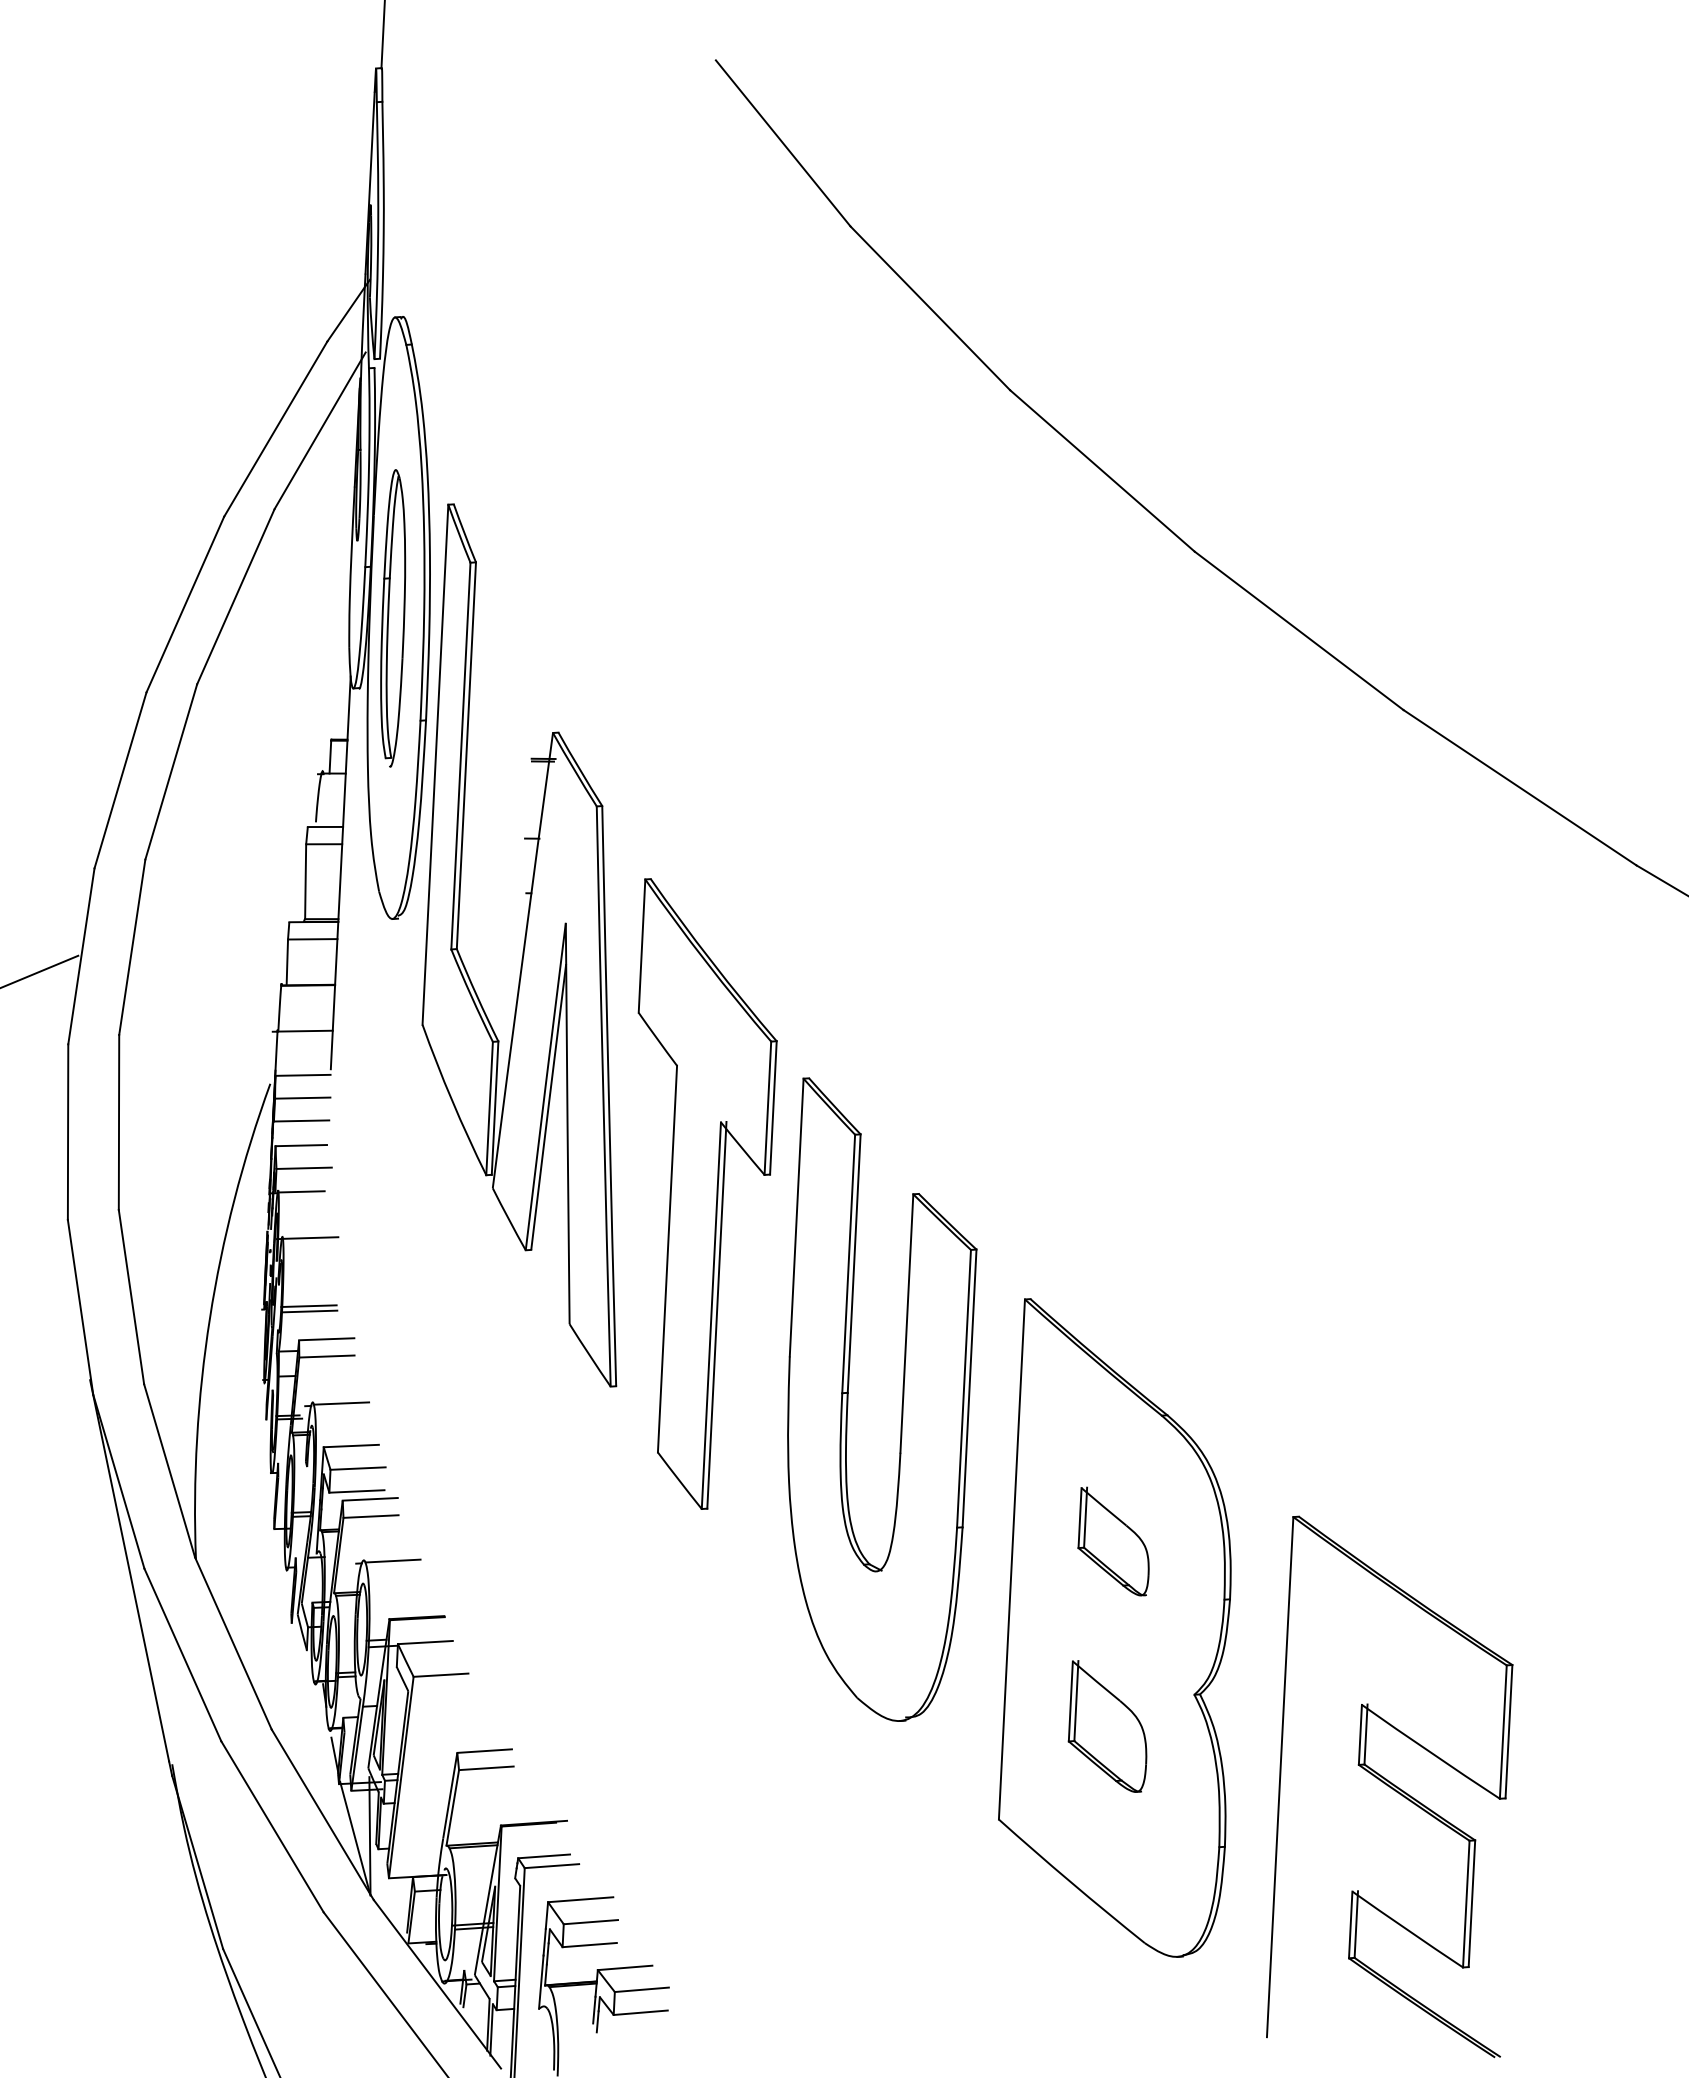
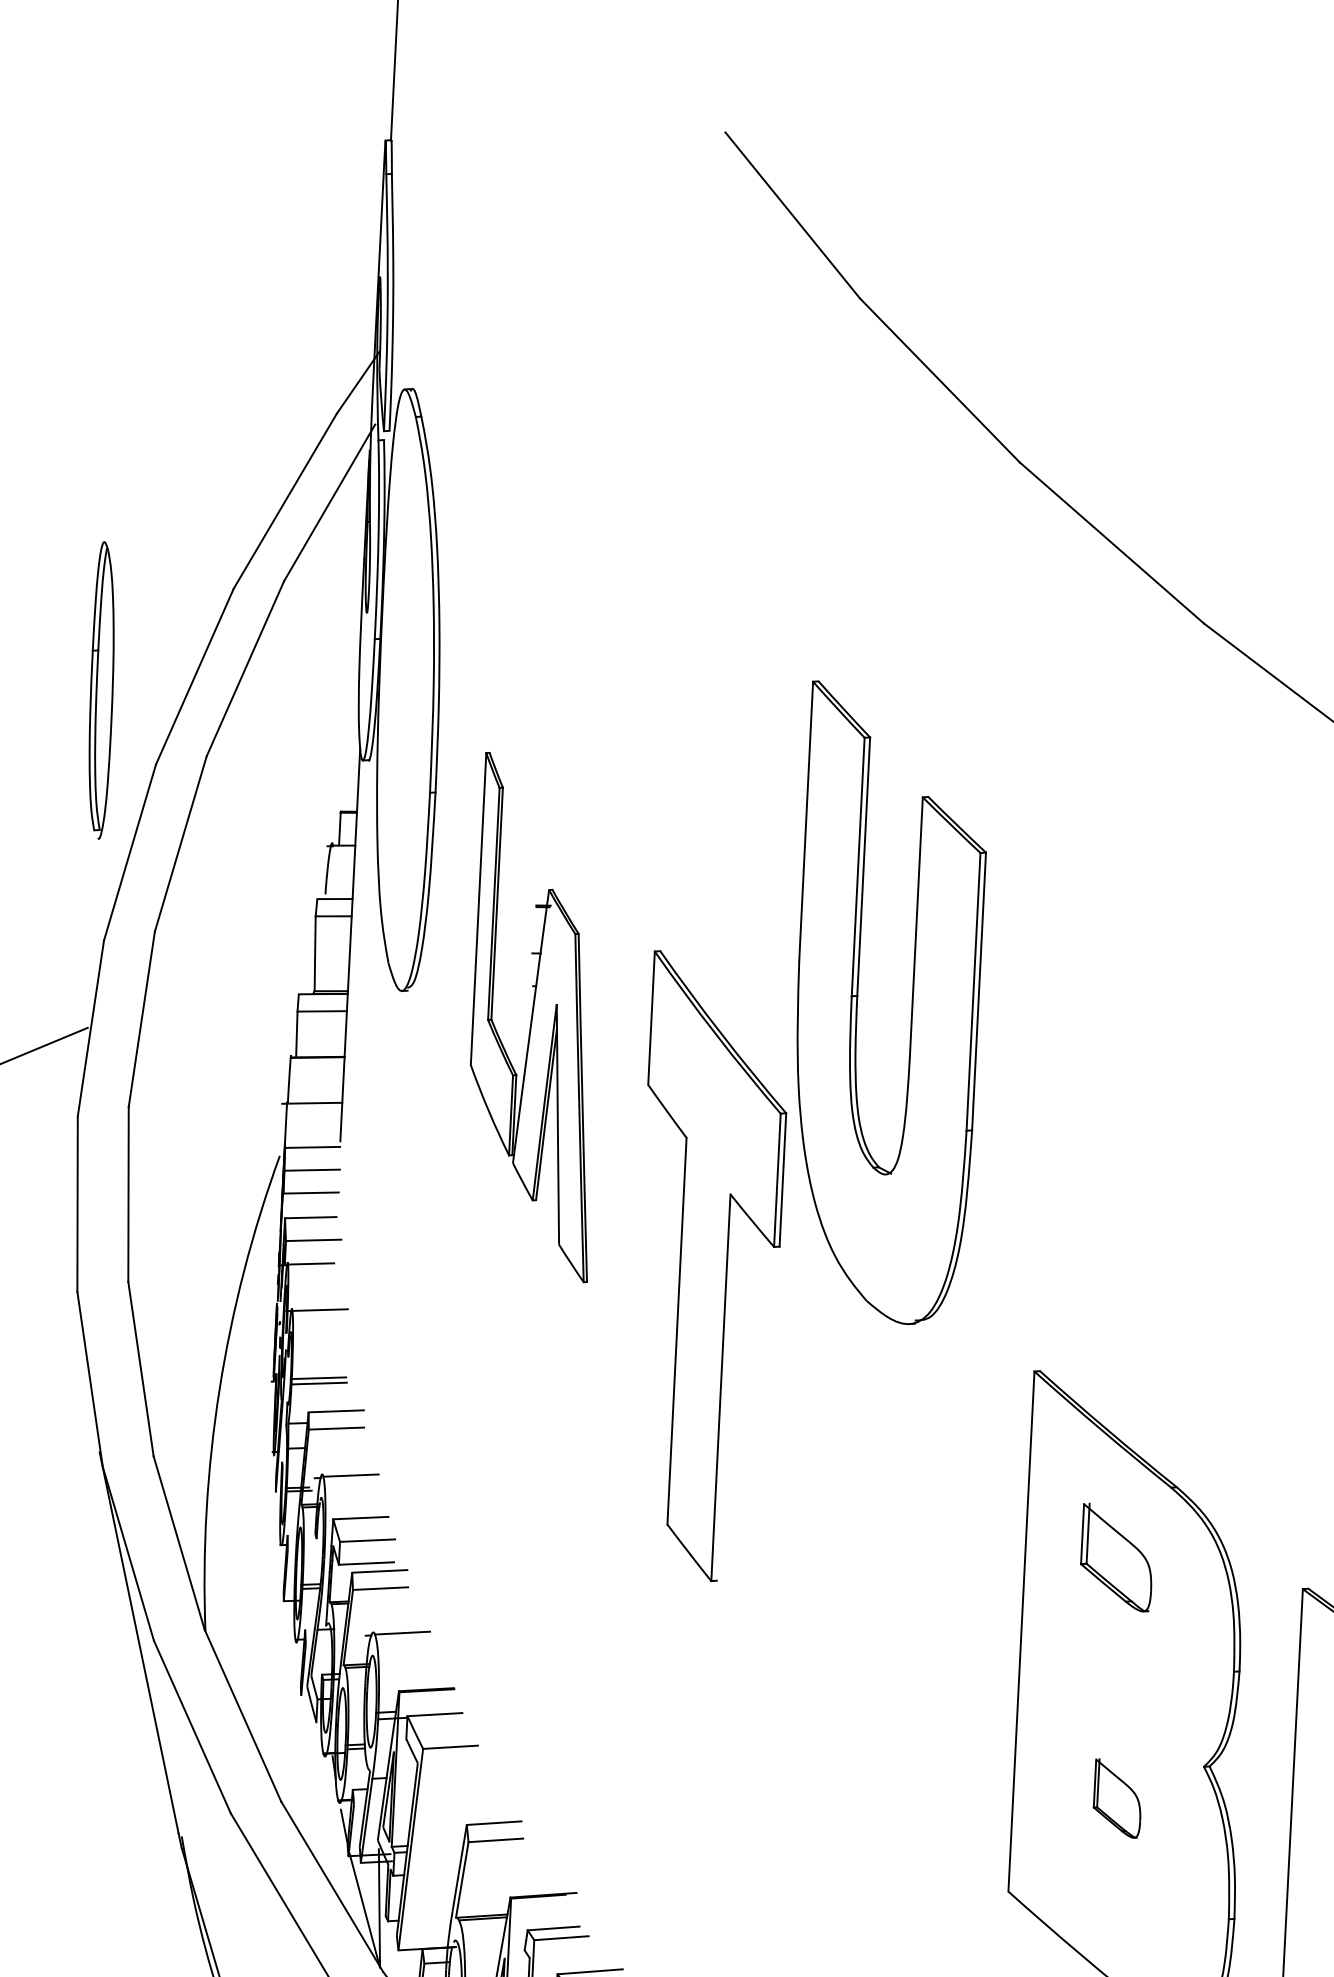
part: (393, 618) -> (102, 690), moved
part: (519, 945) -> (529, 1017), size x0.6
line: (716, 1314) -> (726, 1386), removed
part: (901, 1405) -> (911, 1008), moved
part: (1113, 1541) -> (1116, 1557), moved
part: (1107, 1726) -> (1117, 1798), size x0.6

